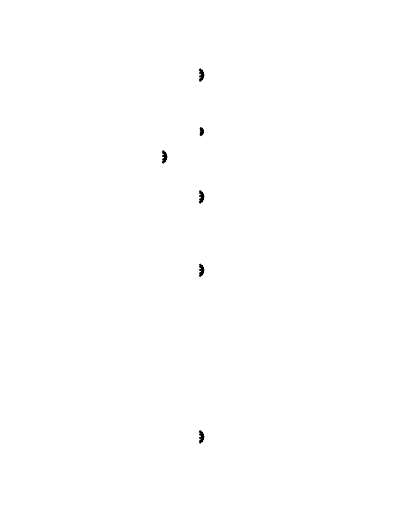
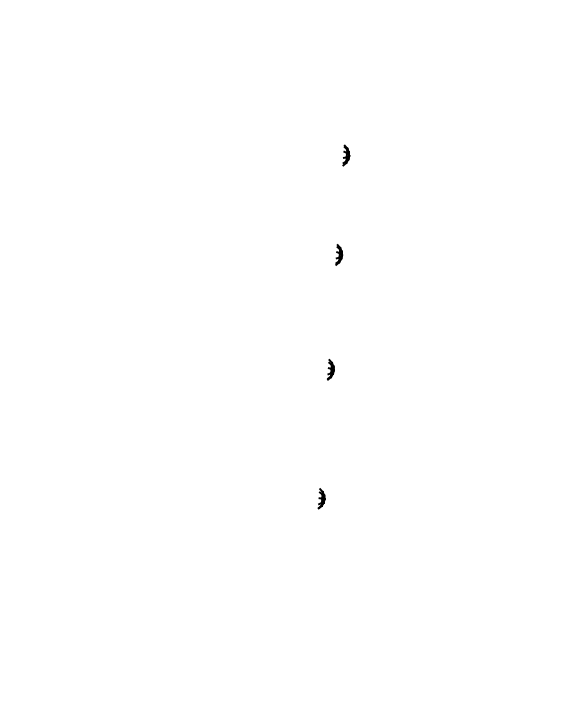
part: (201, 131) -> (339, 254), size x1.67
part: (164, 156) -> (271, 294), removed

